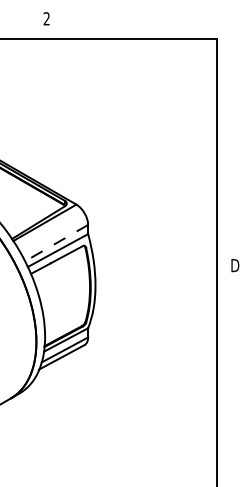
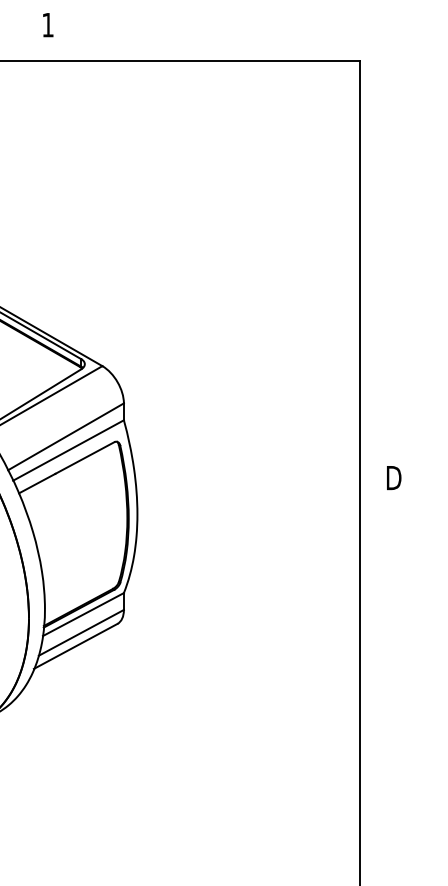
text: (46, 18) -> (47, 24), 2 -> 1
line: (56, 243) -> (65, 437), dashed -> solid

